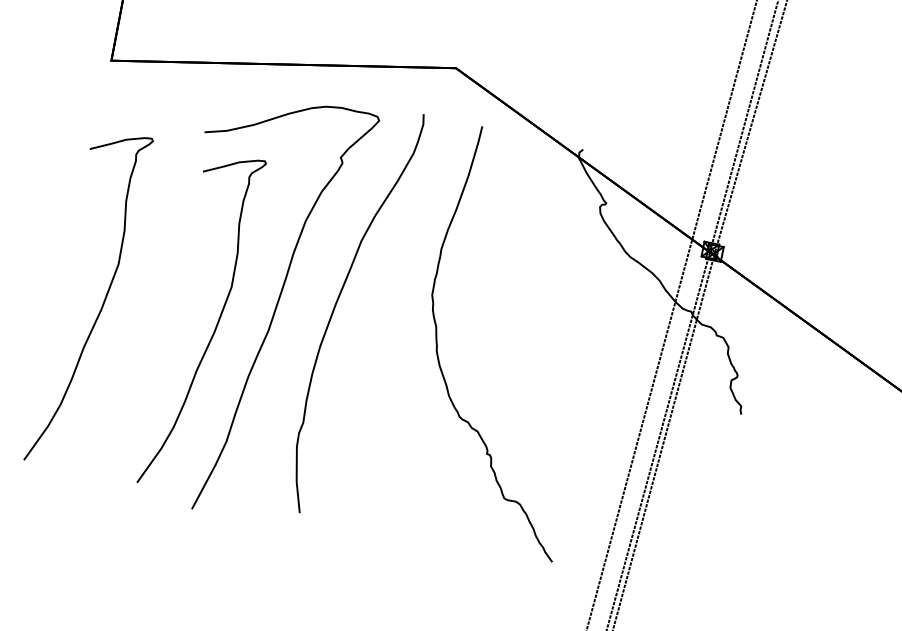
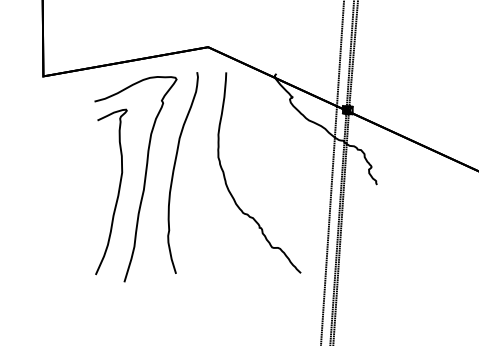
curve: (100, 304) -> (61, 193), removed

